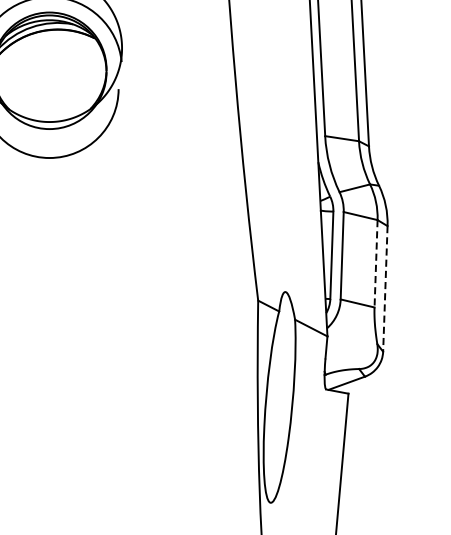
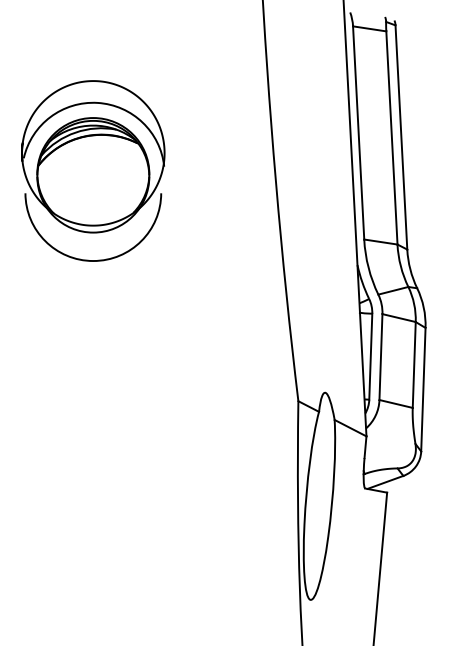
line: (376, 263) -> (414, 364), dashed -> solid
line: (385, 288) -> (423, 389), dashed -> solid

